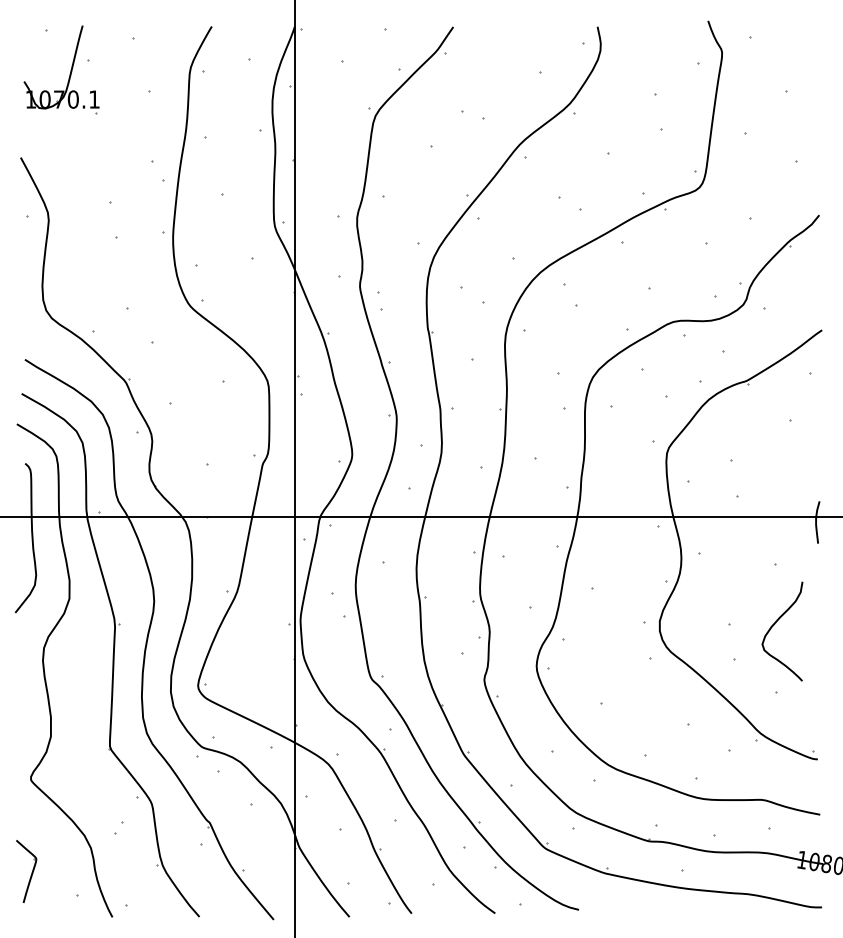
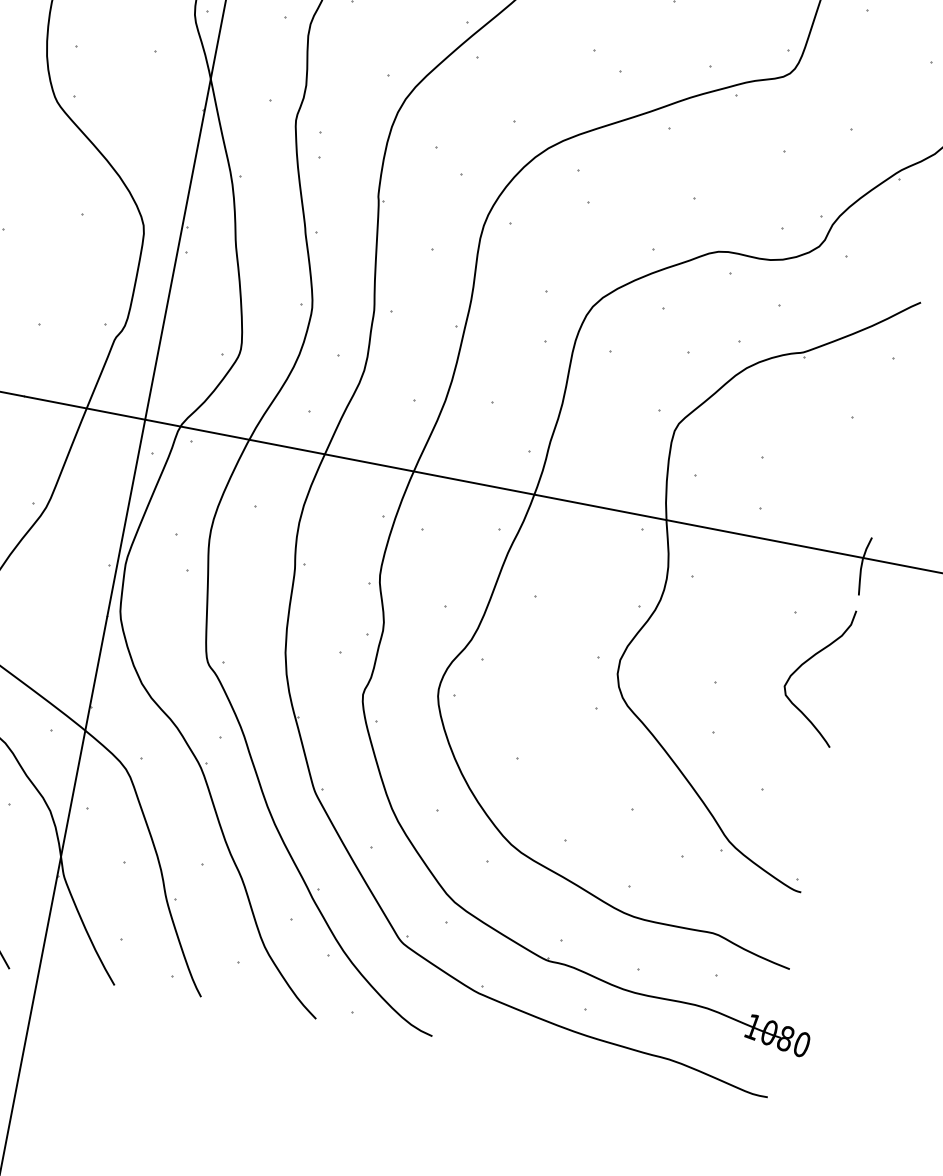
curve: (775, 624) -> (807, 662), moved

